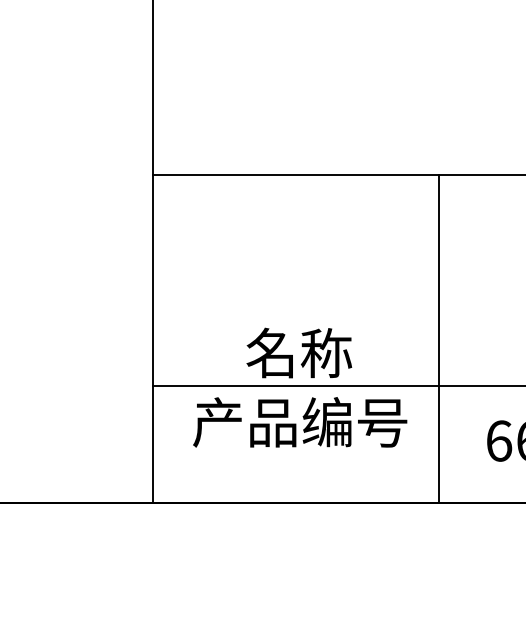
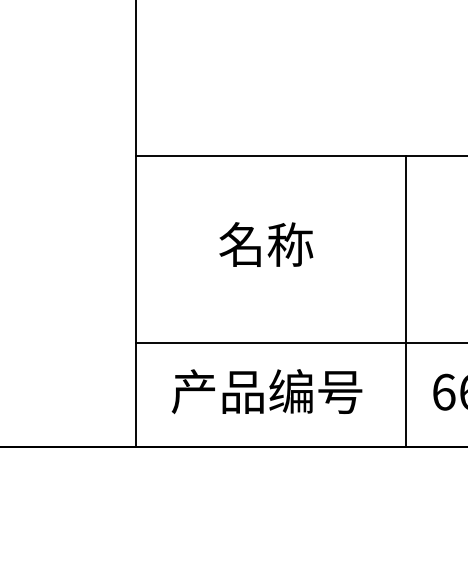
line: (439, 338) -> (406, 301), moved
text: (299, 352) -> (266, 244), moved
text: (300, 422) -> (267, 391), moved

